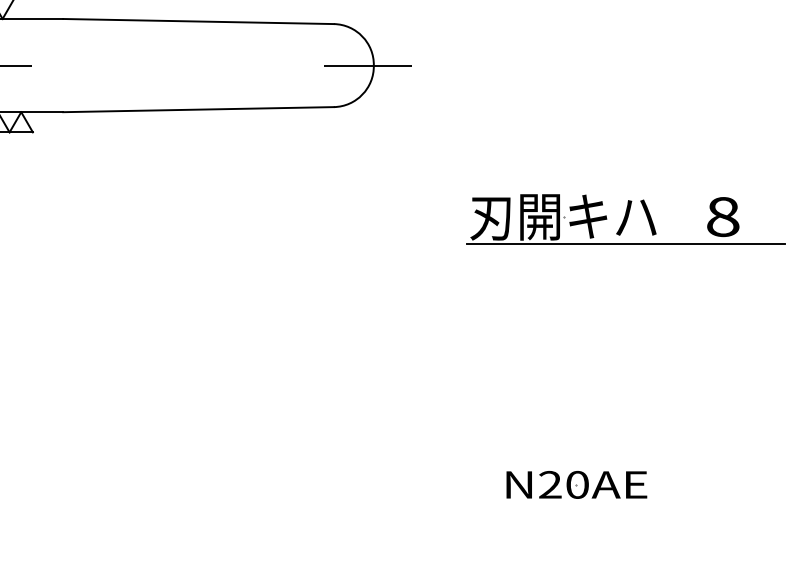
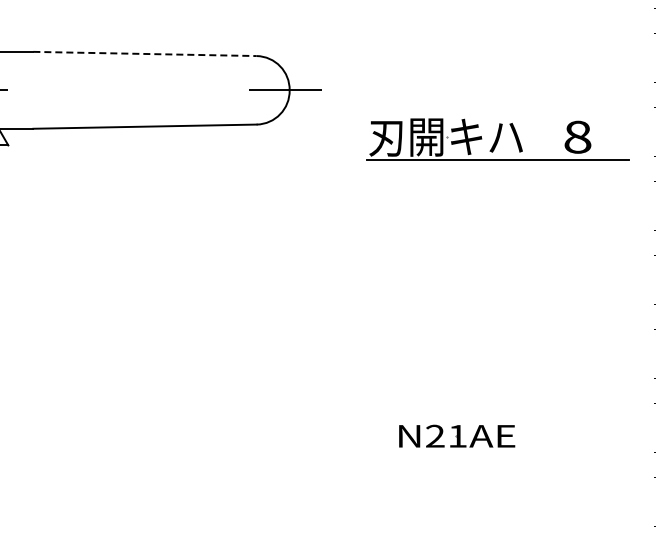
line: (199, 20) -> (145, 53), solid -> dashed
part: (625, 219) -> (497, 139), moved
text: (577, 483) -> (457, 435), N20AE -> N21AE

